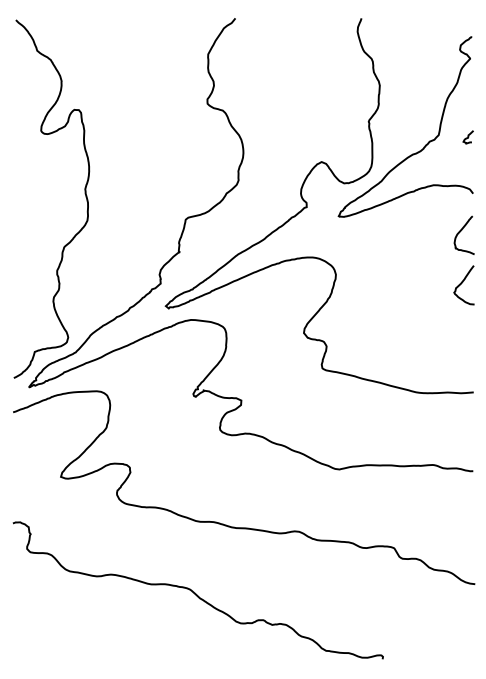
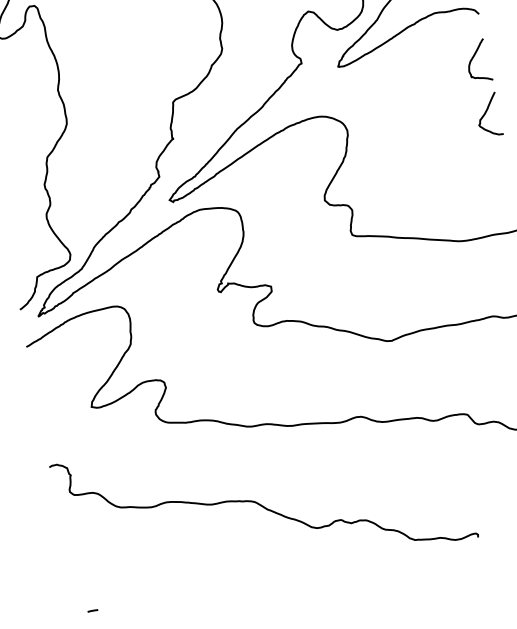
line: (26, 658) -> (92, 610), added

